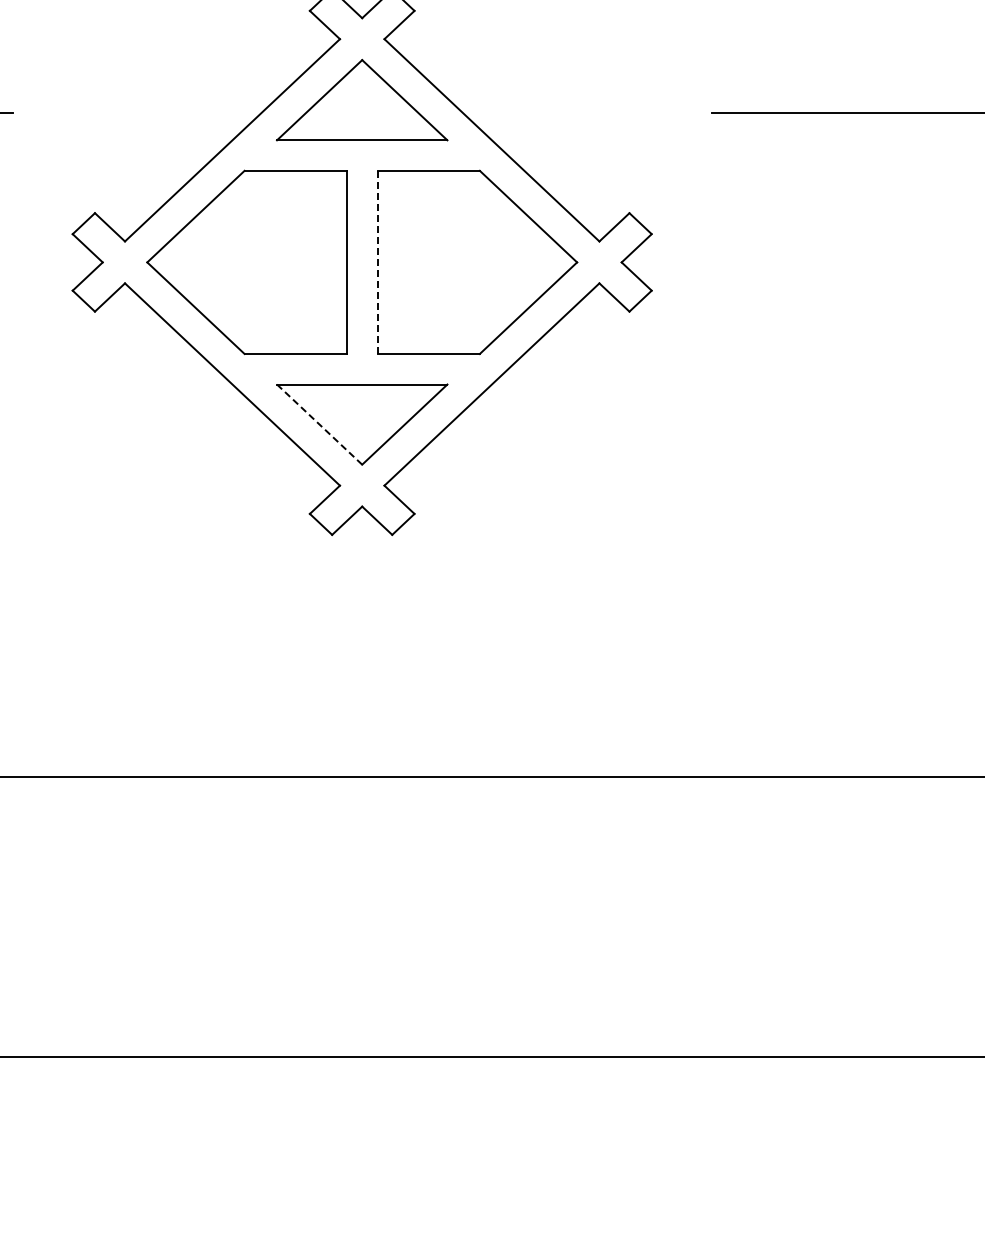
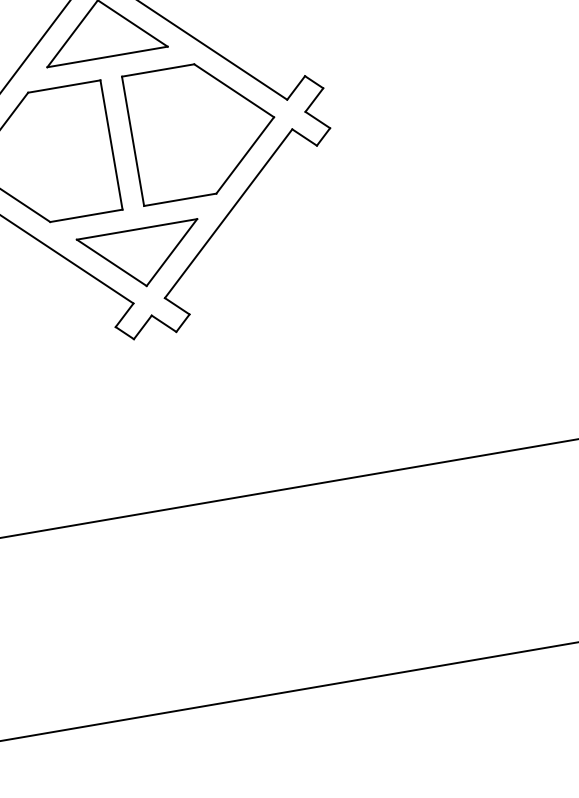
line: (377, 262) -> (133, 141), dashed -> solid
line: (319, 424) -> (111, 262), dashed -> solid

